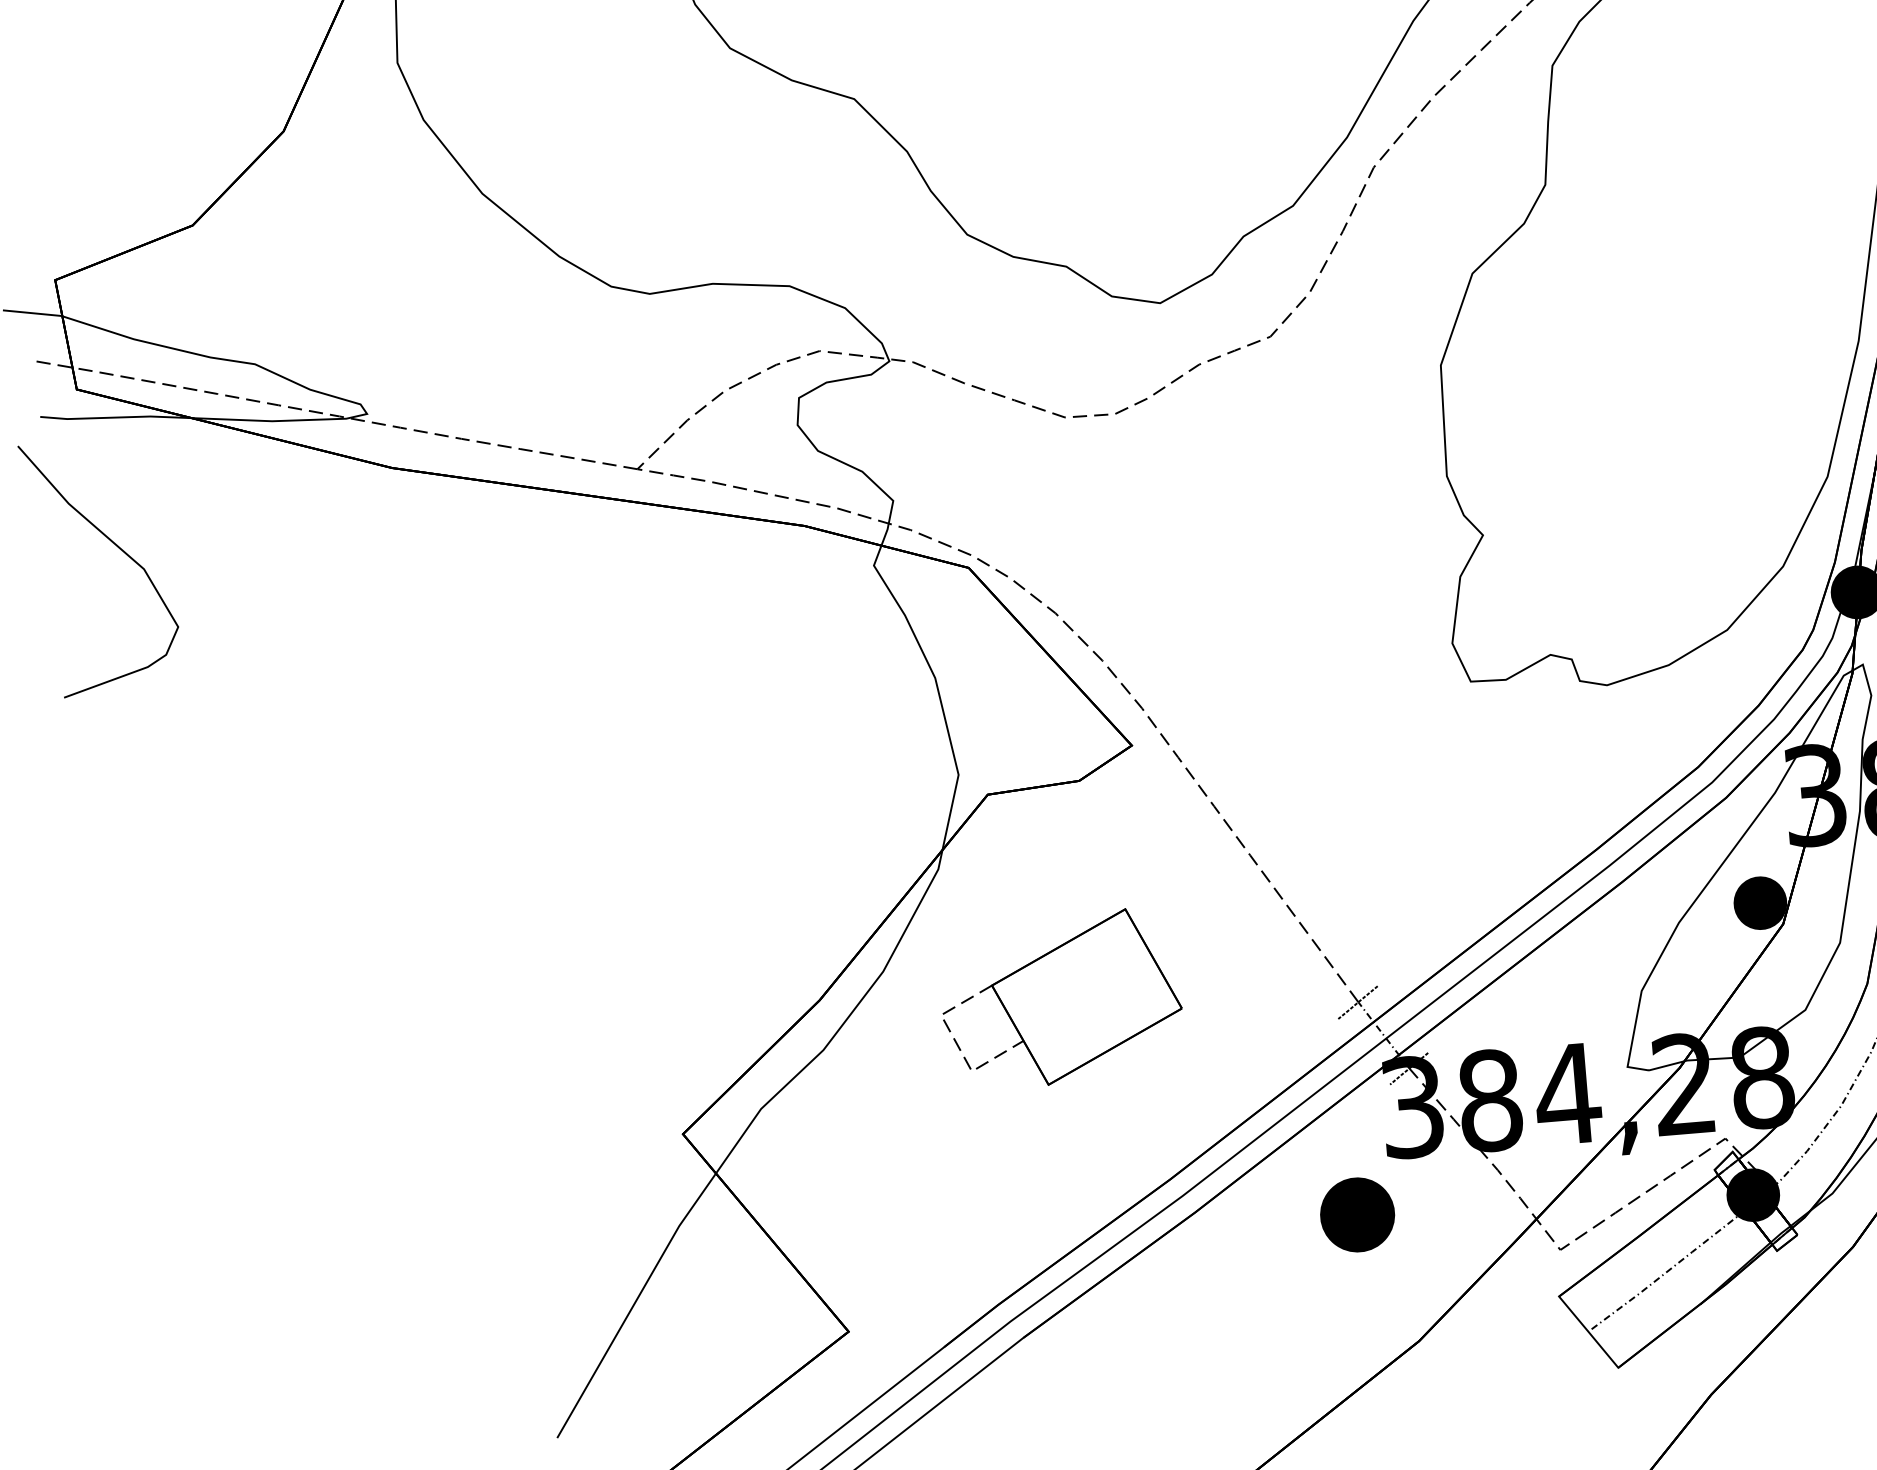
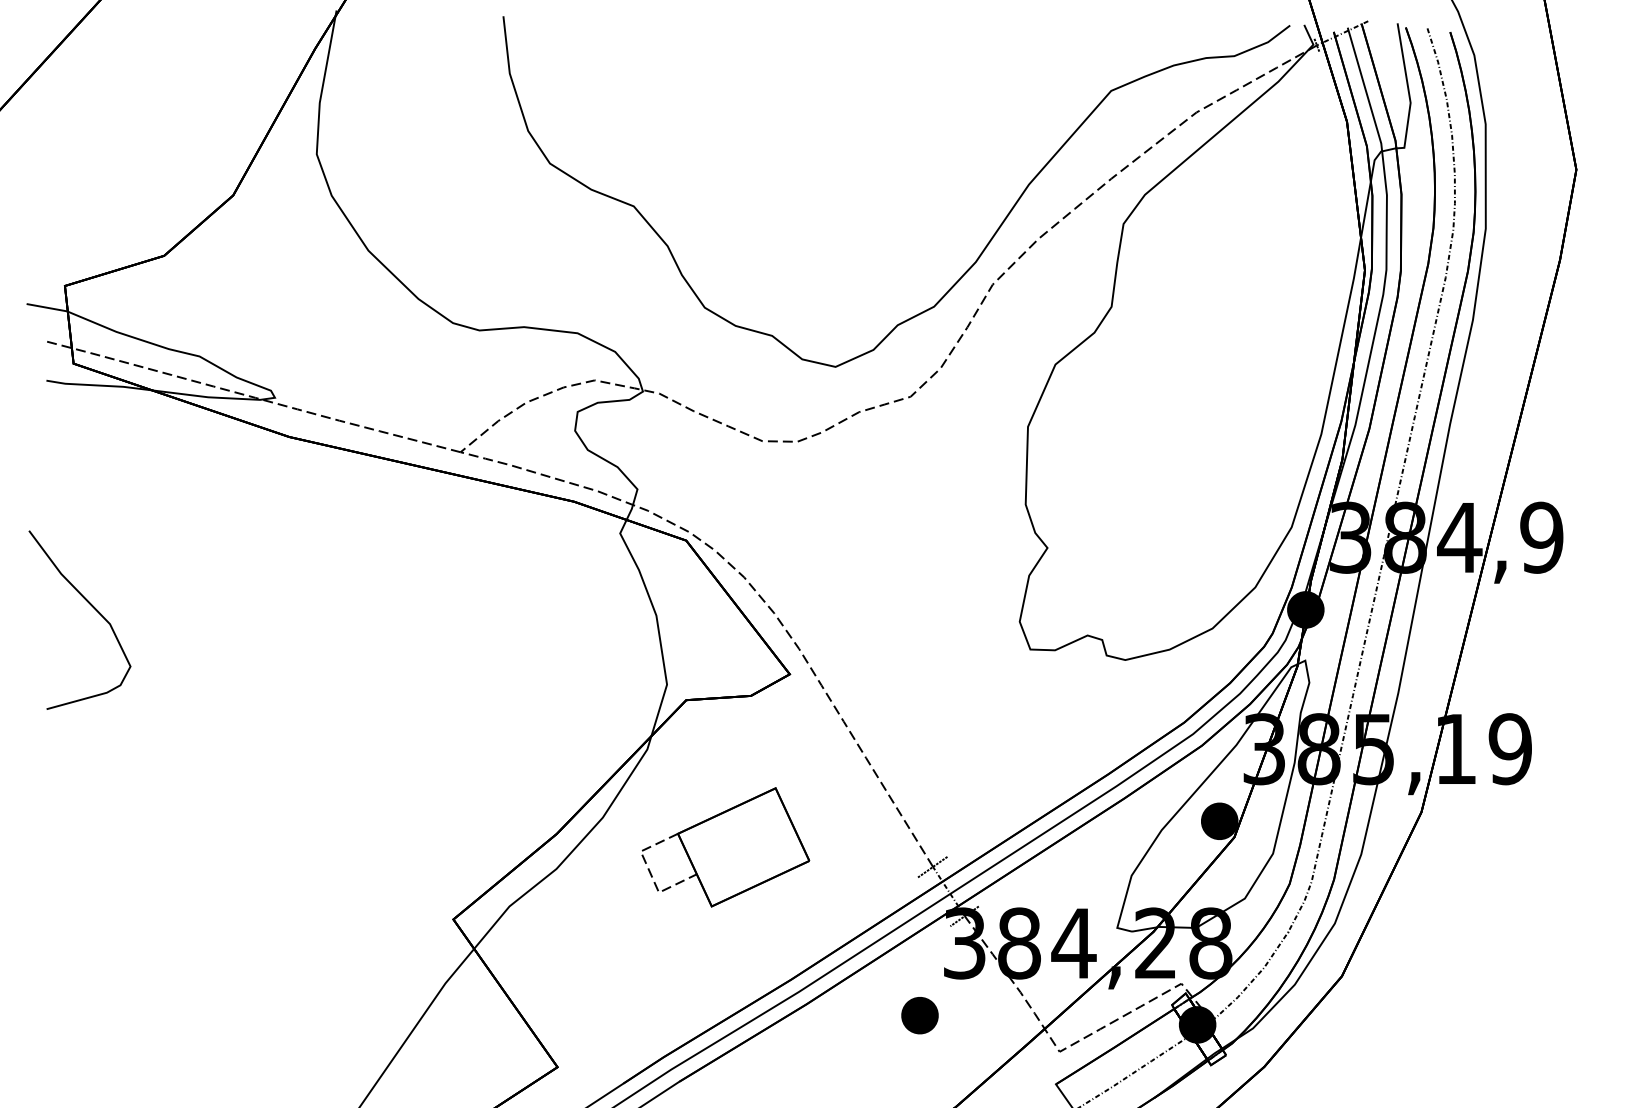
curve: (115, 546) -> (91, 606), moved
part: (1356, 1215) -> (919, 1015), size x0.71

